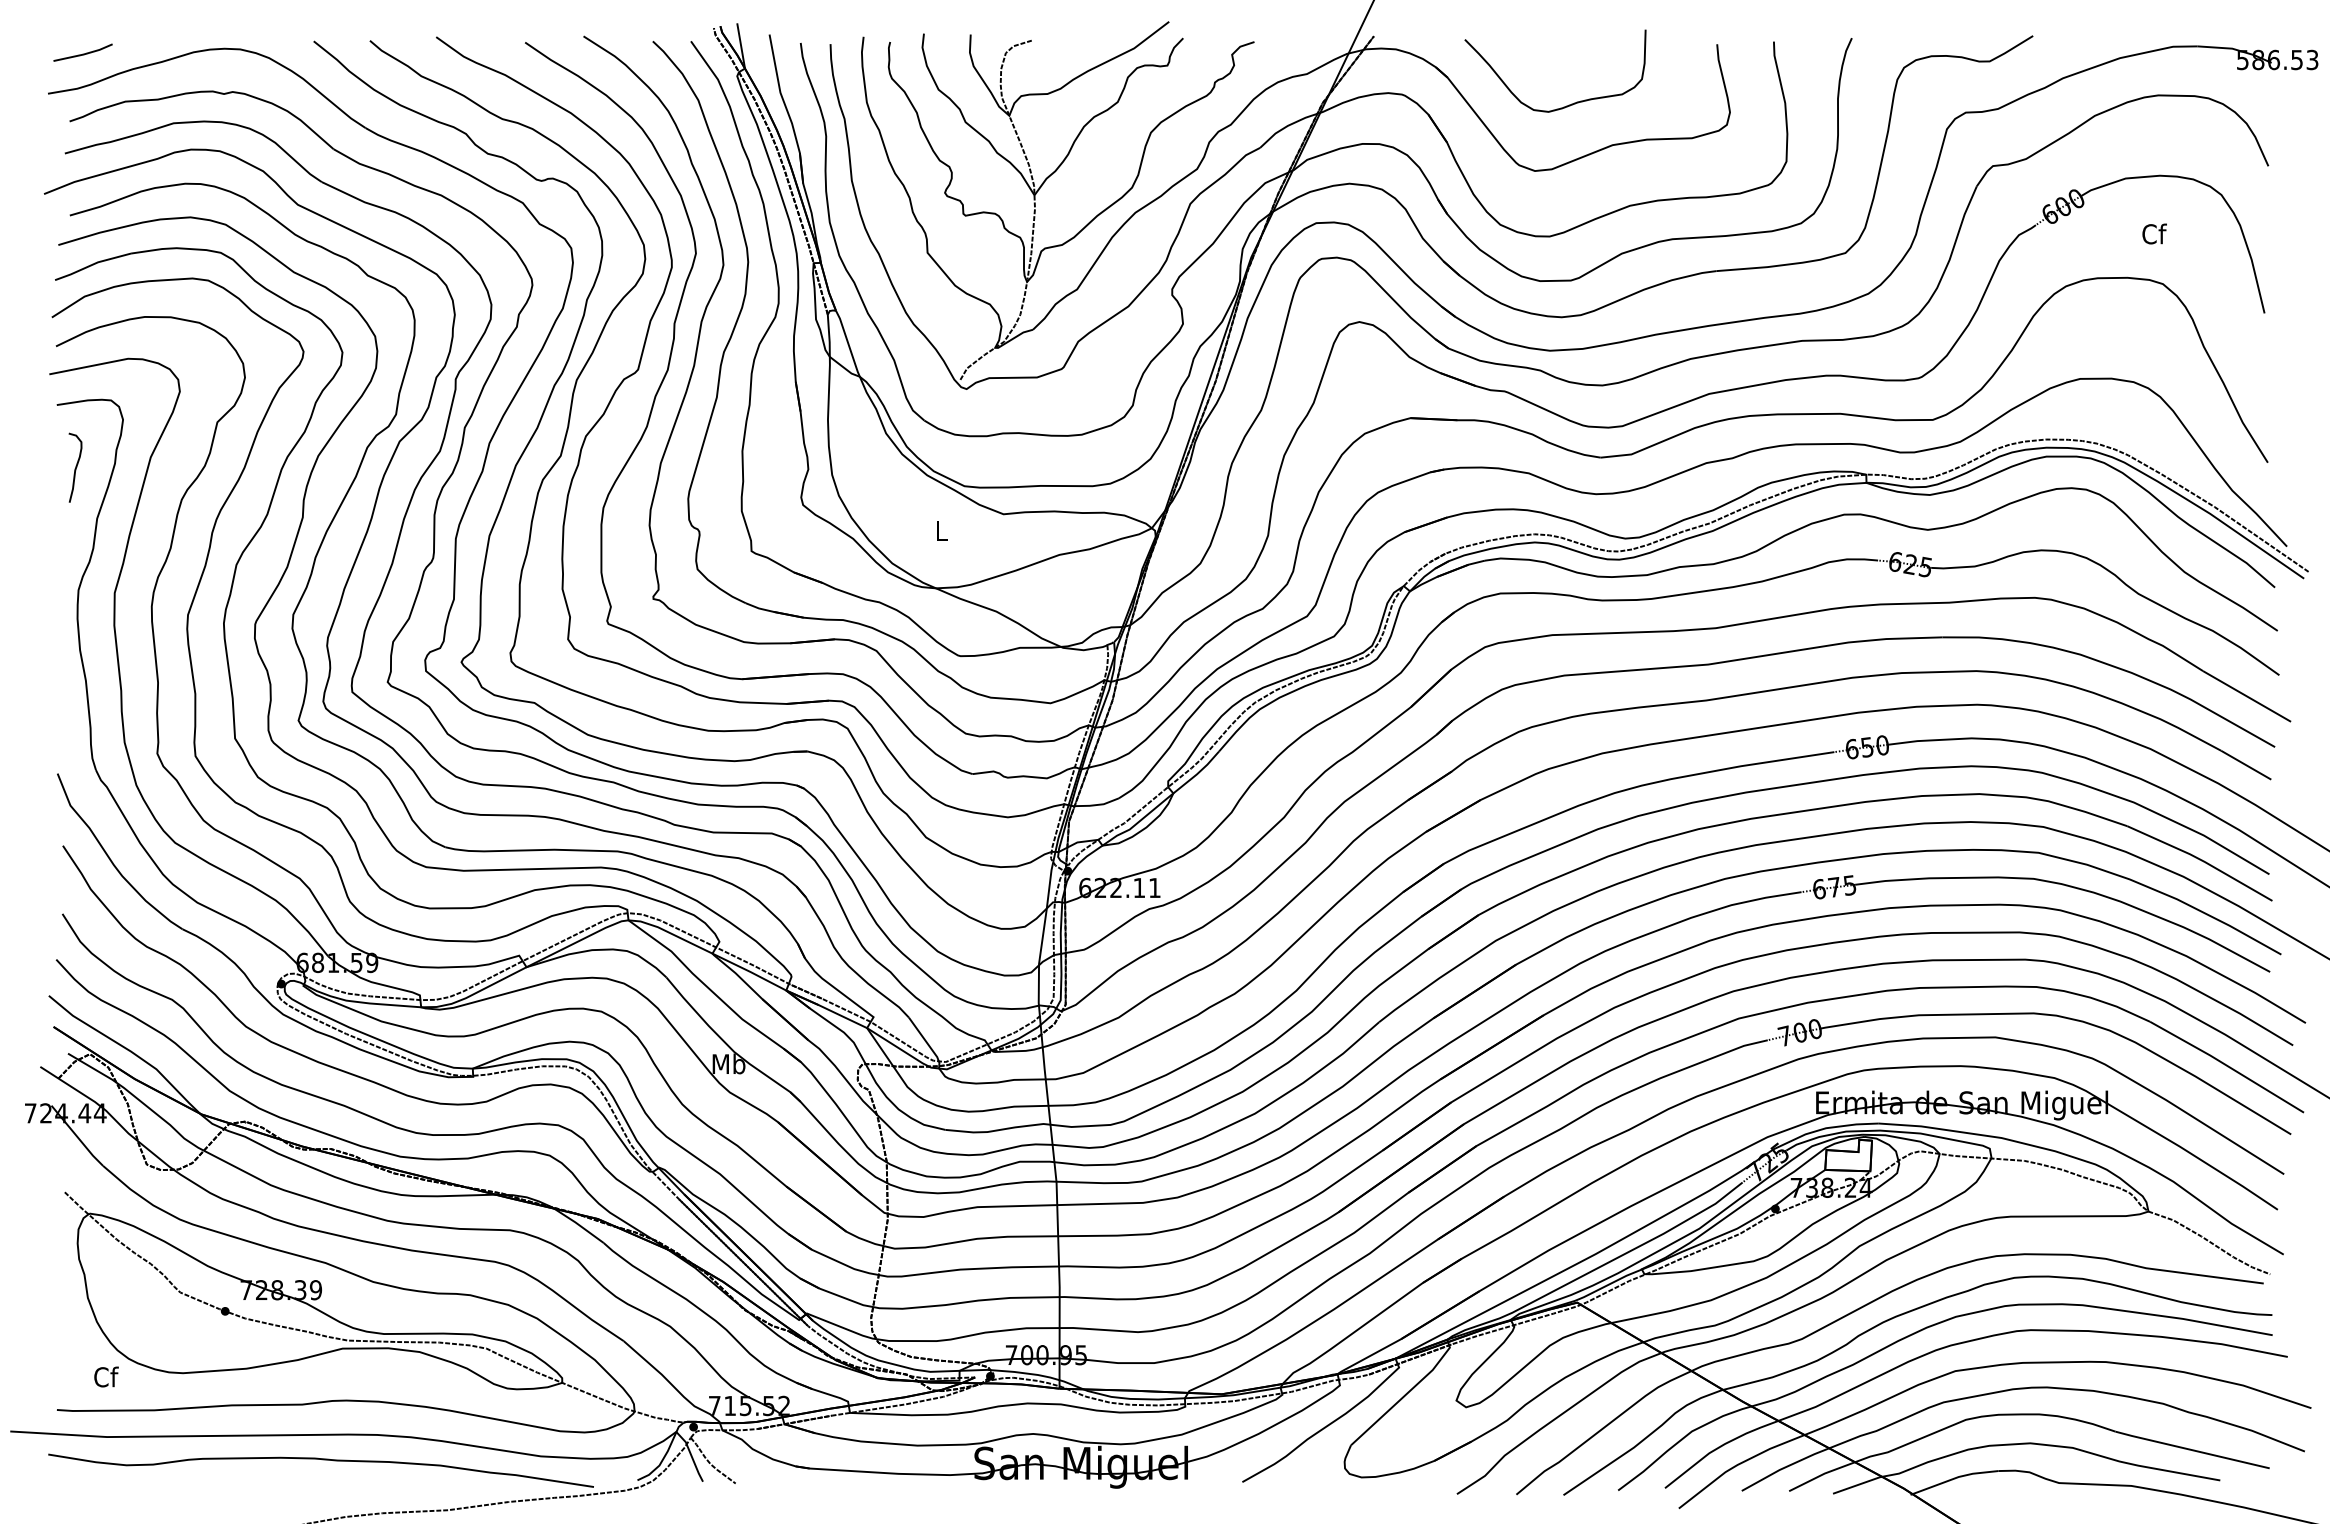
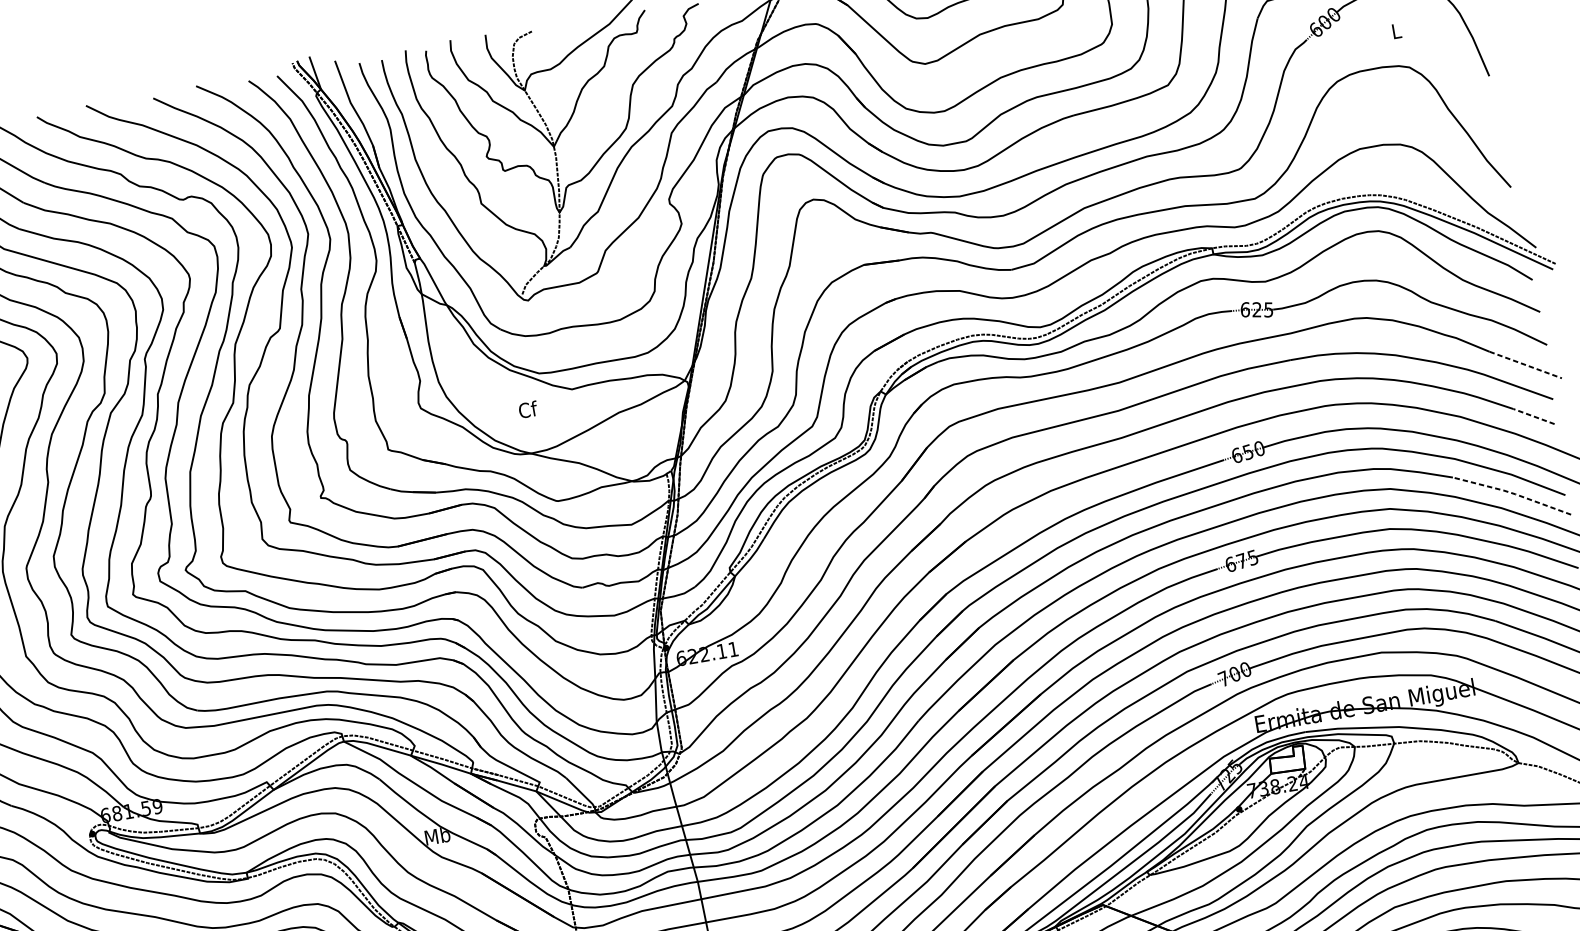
text: (2154, 233) -> (1396, 30), Cf -> L
text: (942, 530) -> (528, 409), L -> Cf
line: (2247, 696) -> (1526, 365), solid -> dashed
line: (2246, 765) -> (1534, 416), solid -> dashed
line: (2201, 860) -> (1512, 493), solid -> dashed

